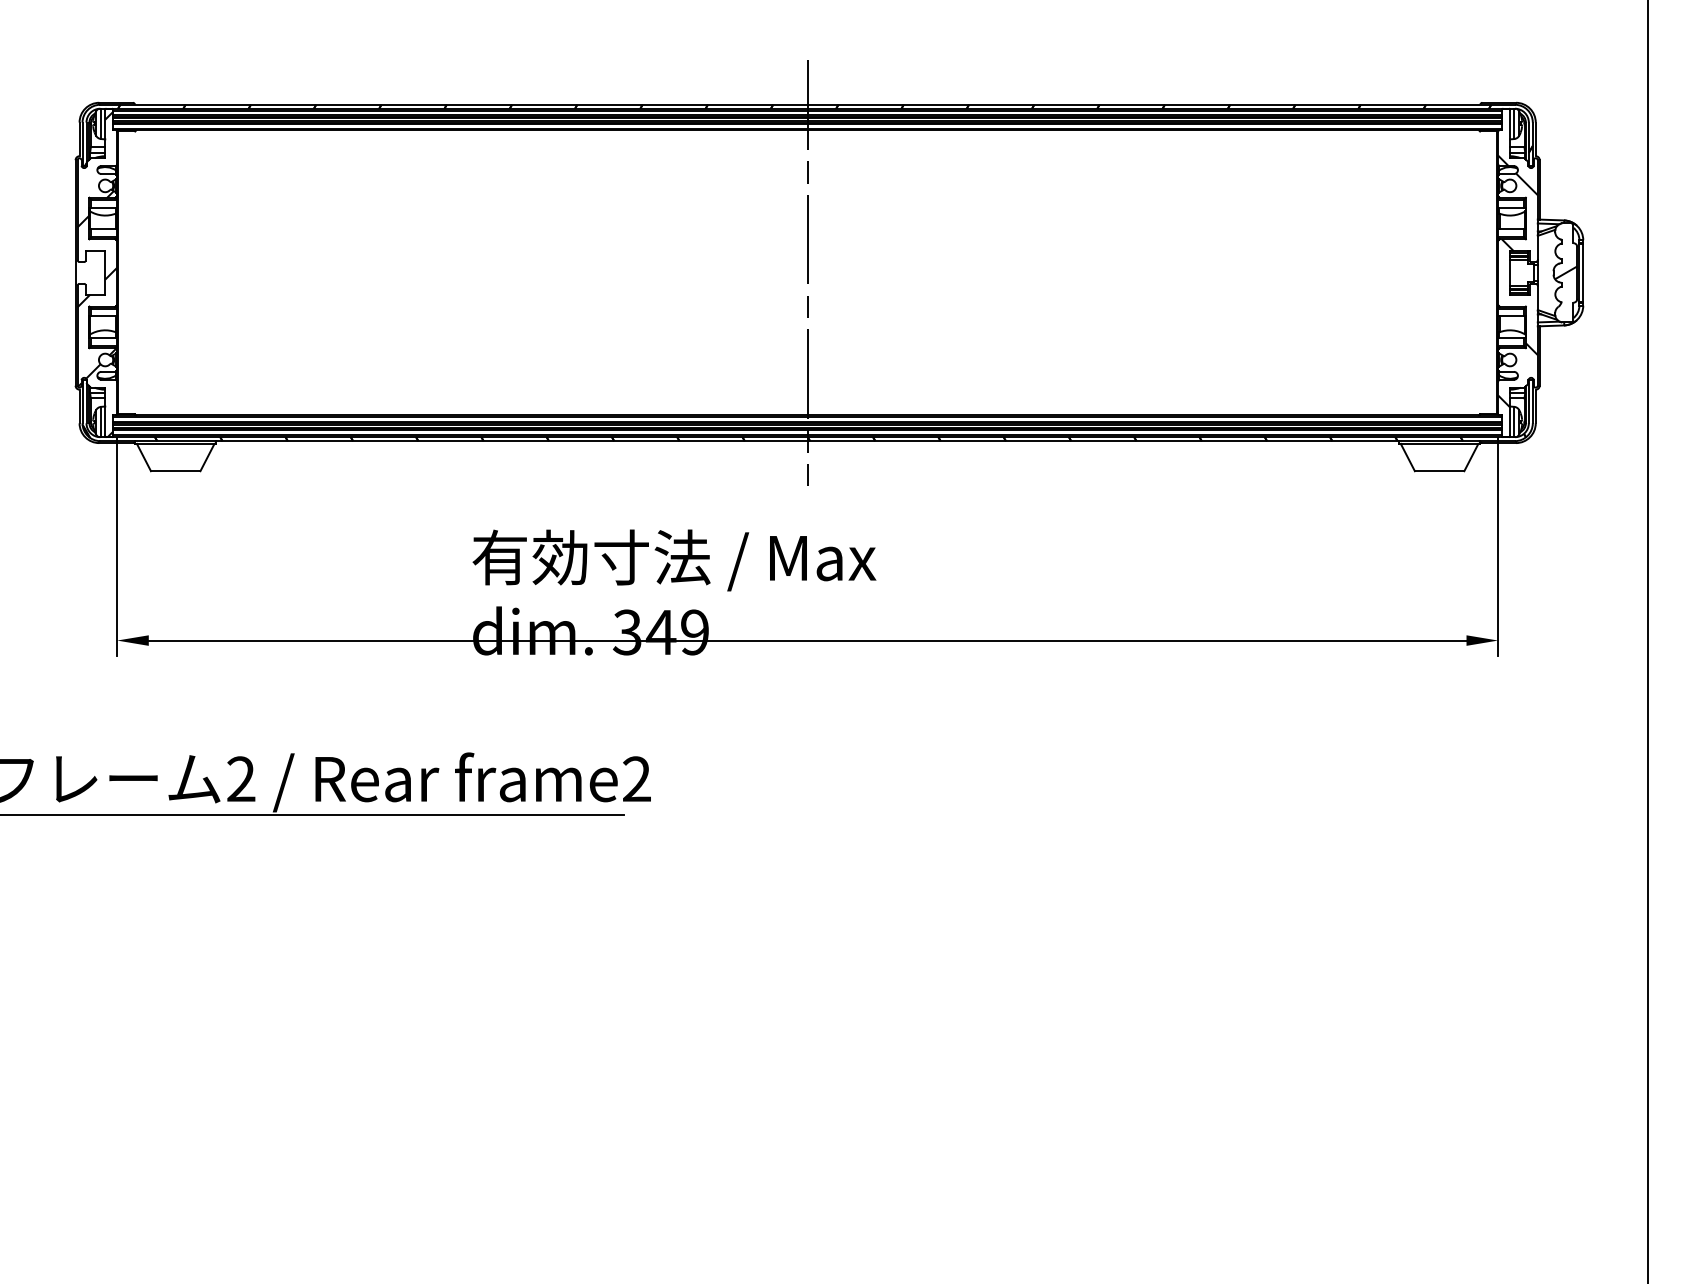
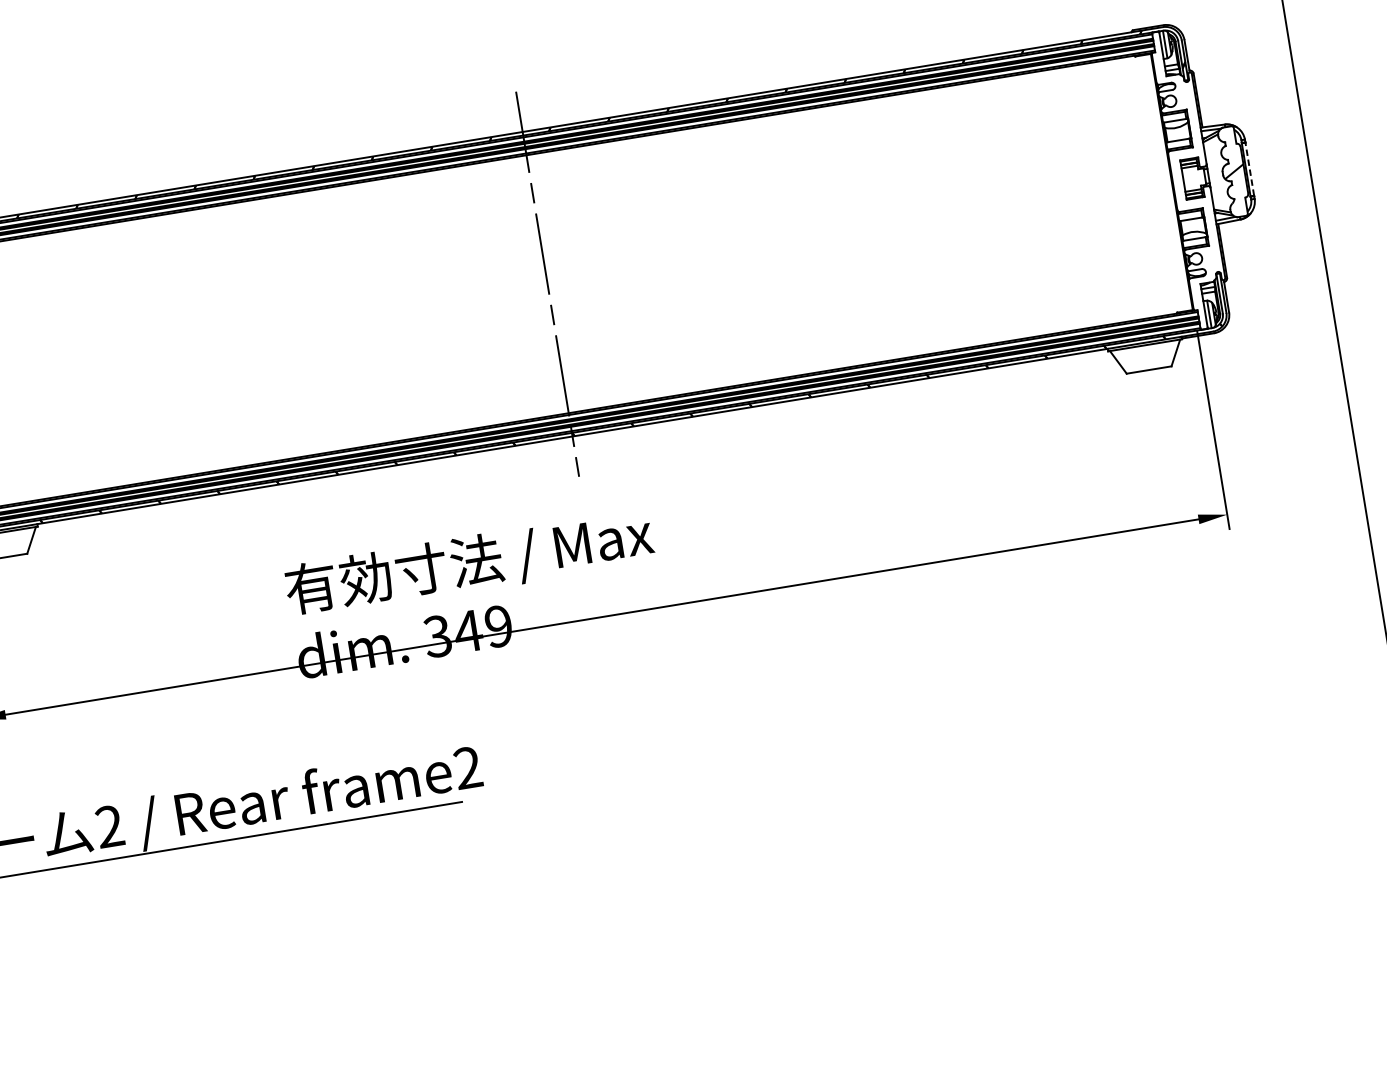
line: (1583, 272) -> (1249, 168), solid -> dashed
hatch: (1517, 281) -> (1191, 186), removed

